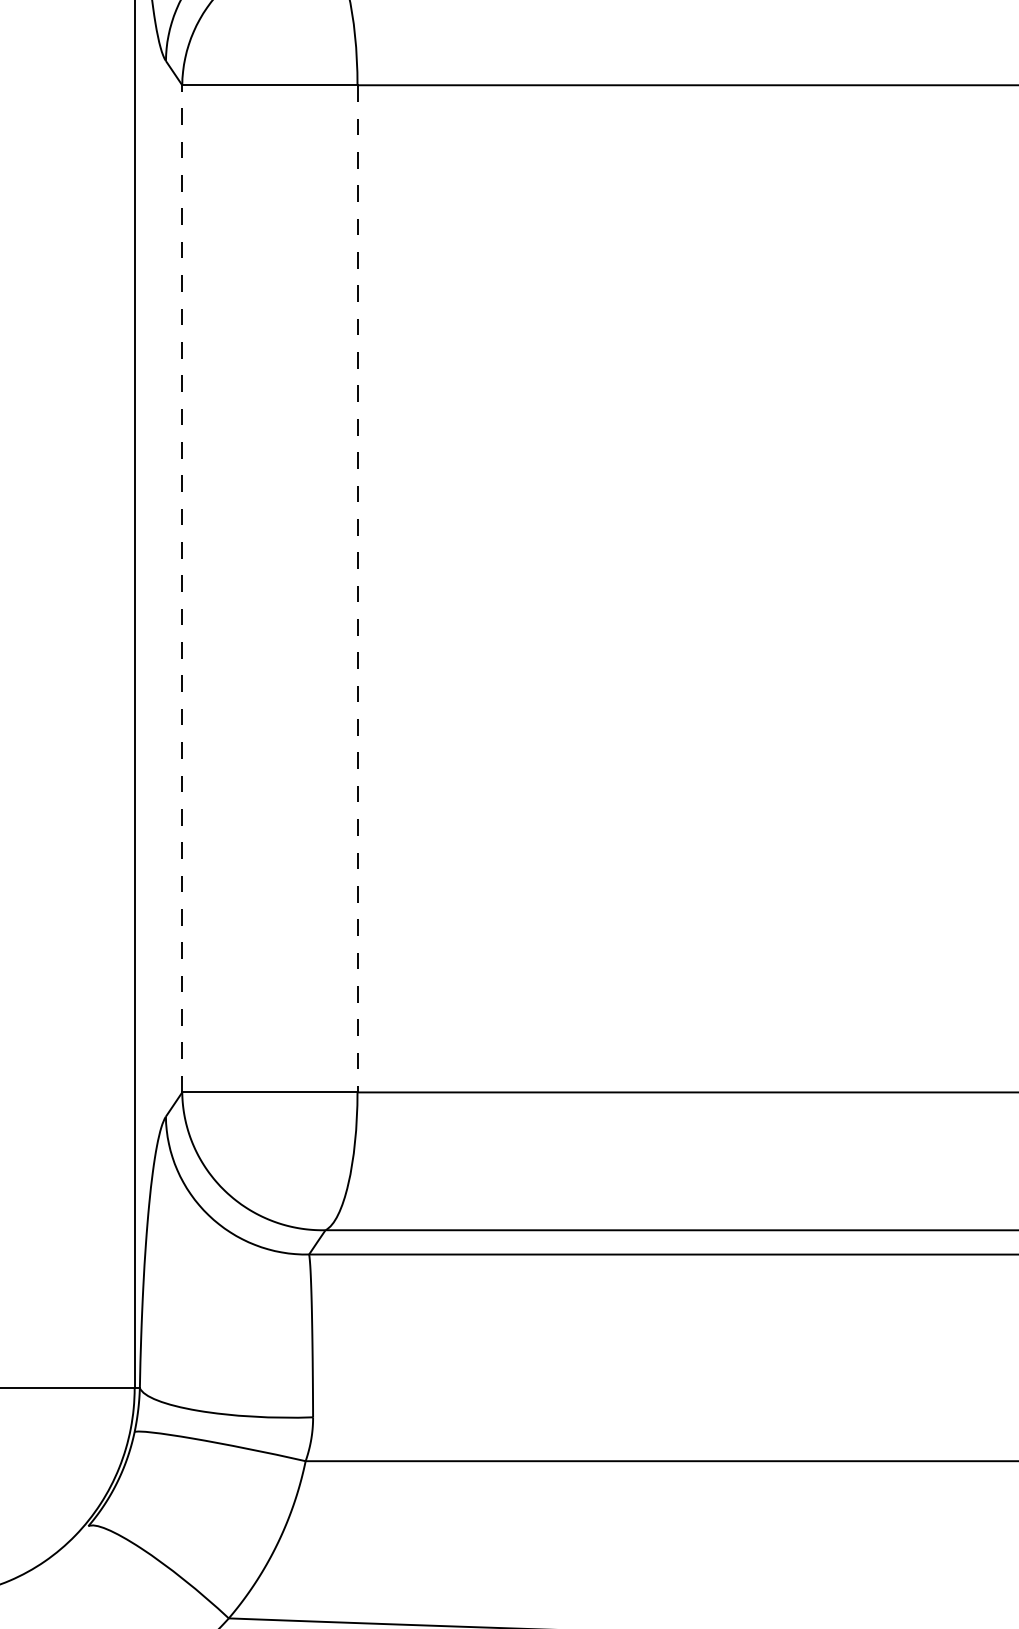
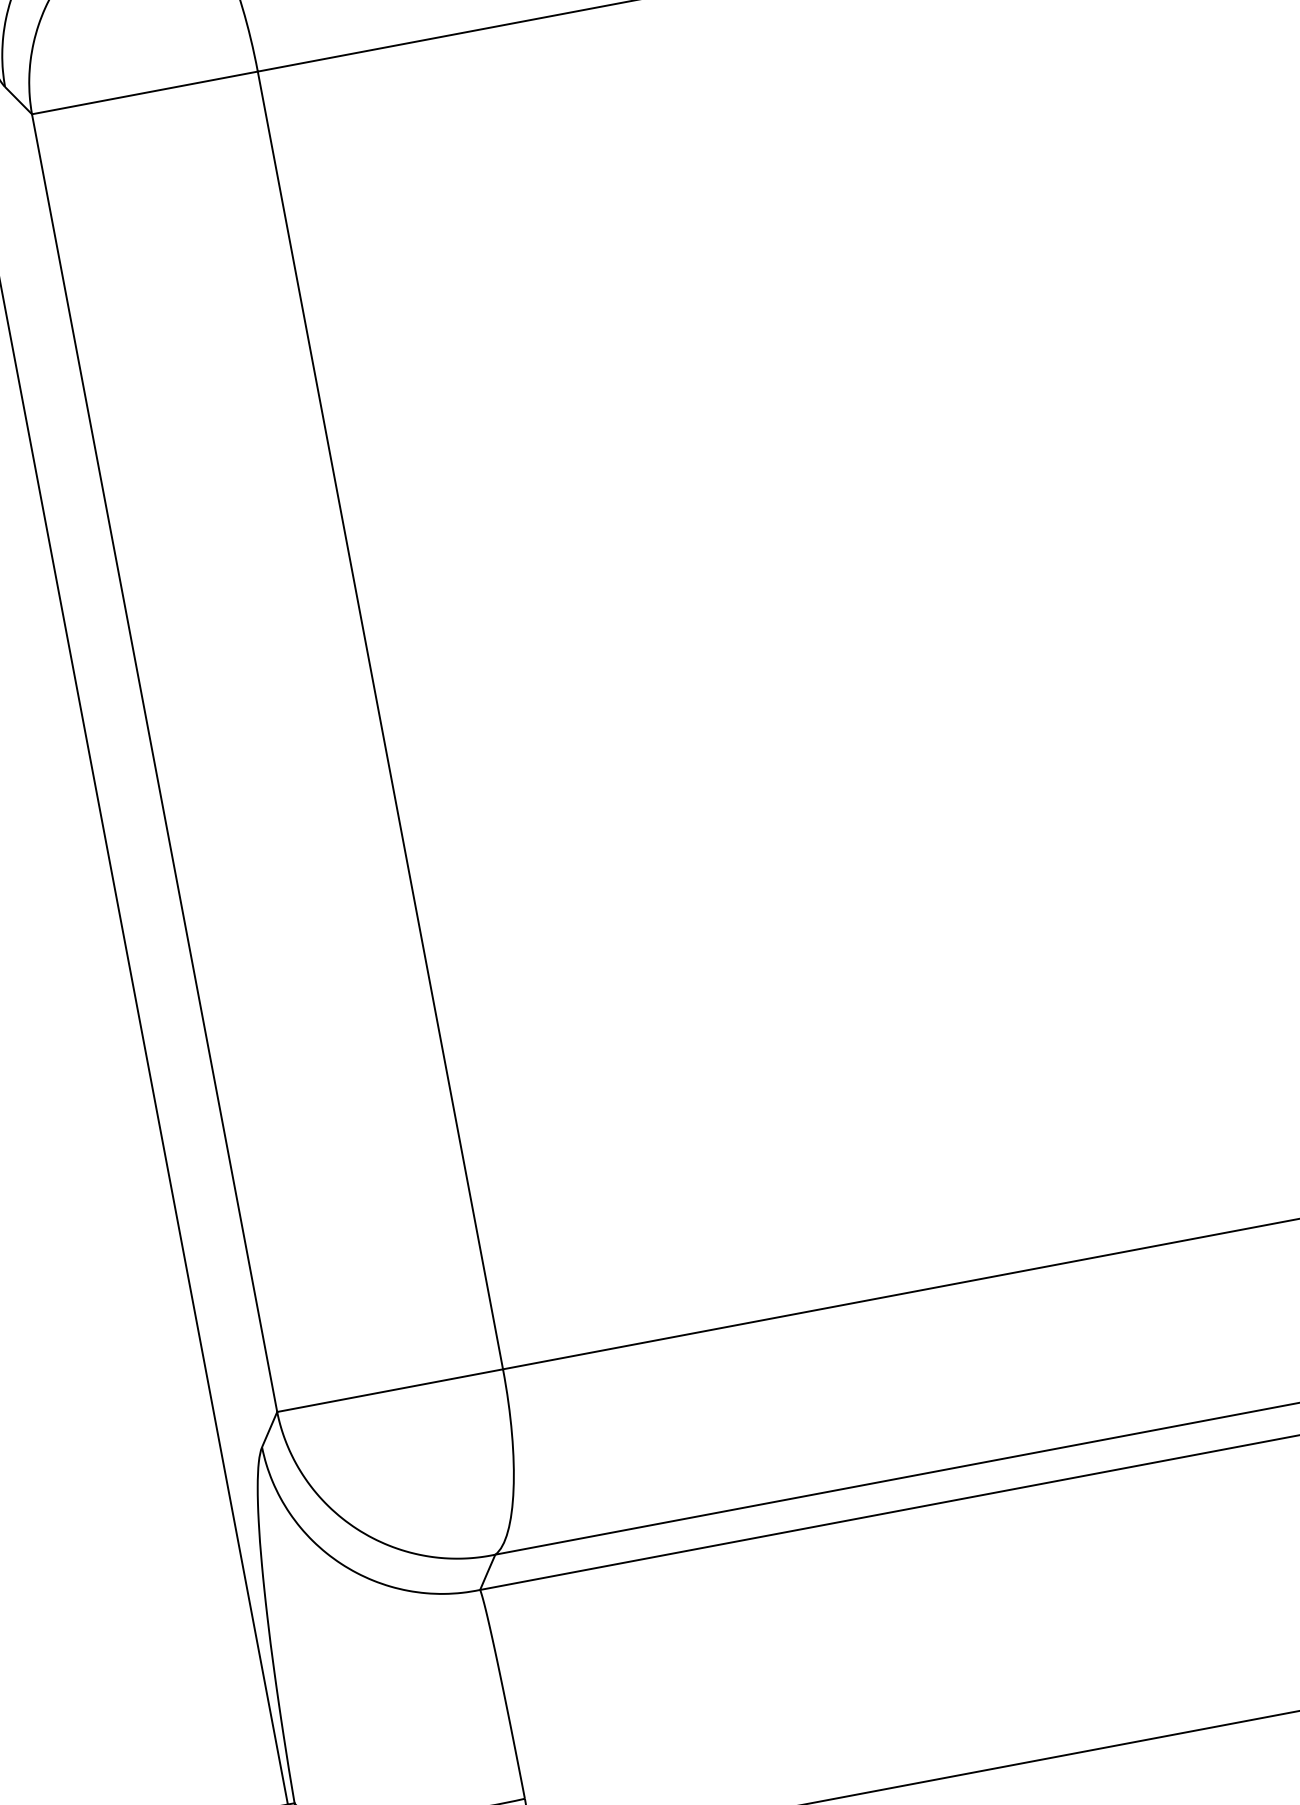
line: (182, 588) -> (154, 762), dashed -> solid
line: (357, 588) -> (380, 720), dashed -> solid

